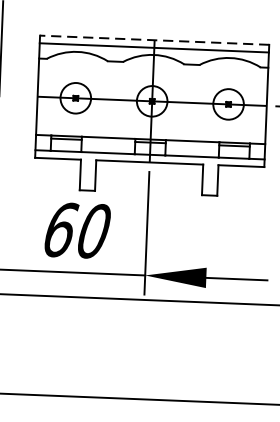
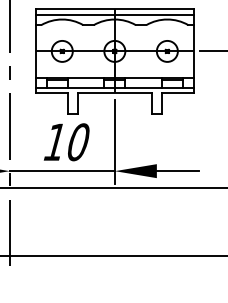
line: (154, 40) -> (114, 9), dashed -> solid
text: (60, 230) -> (55, 142), 60 -> 10

